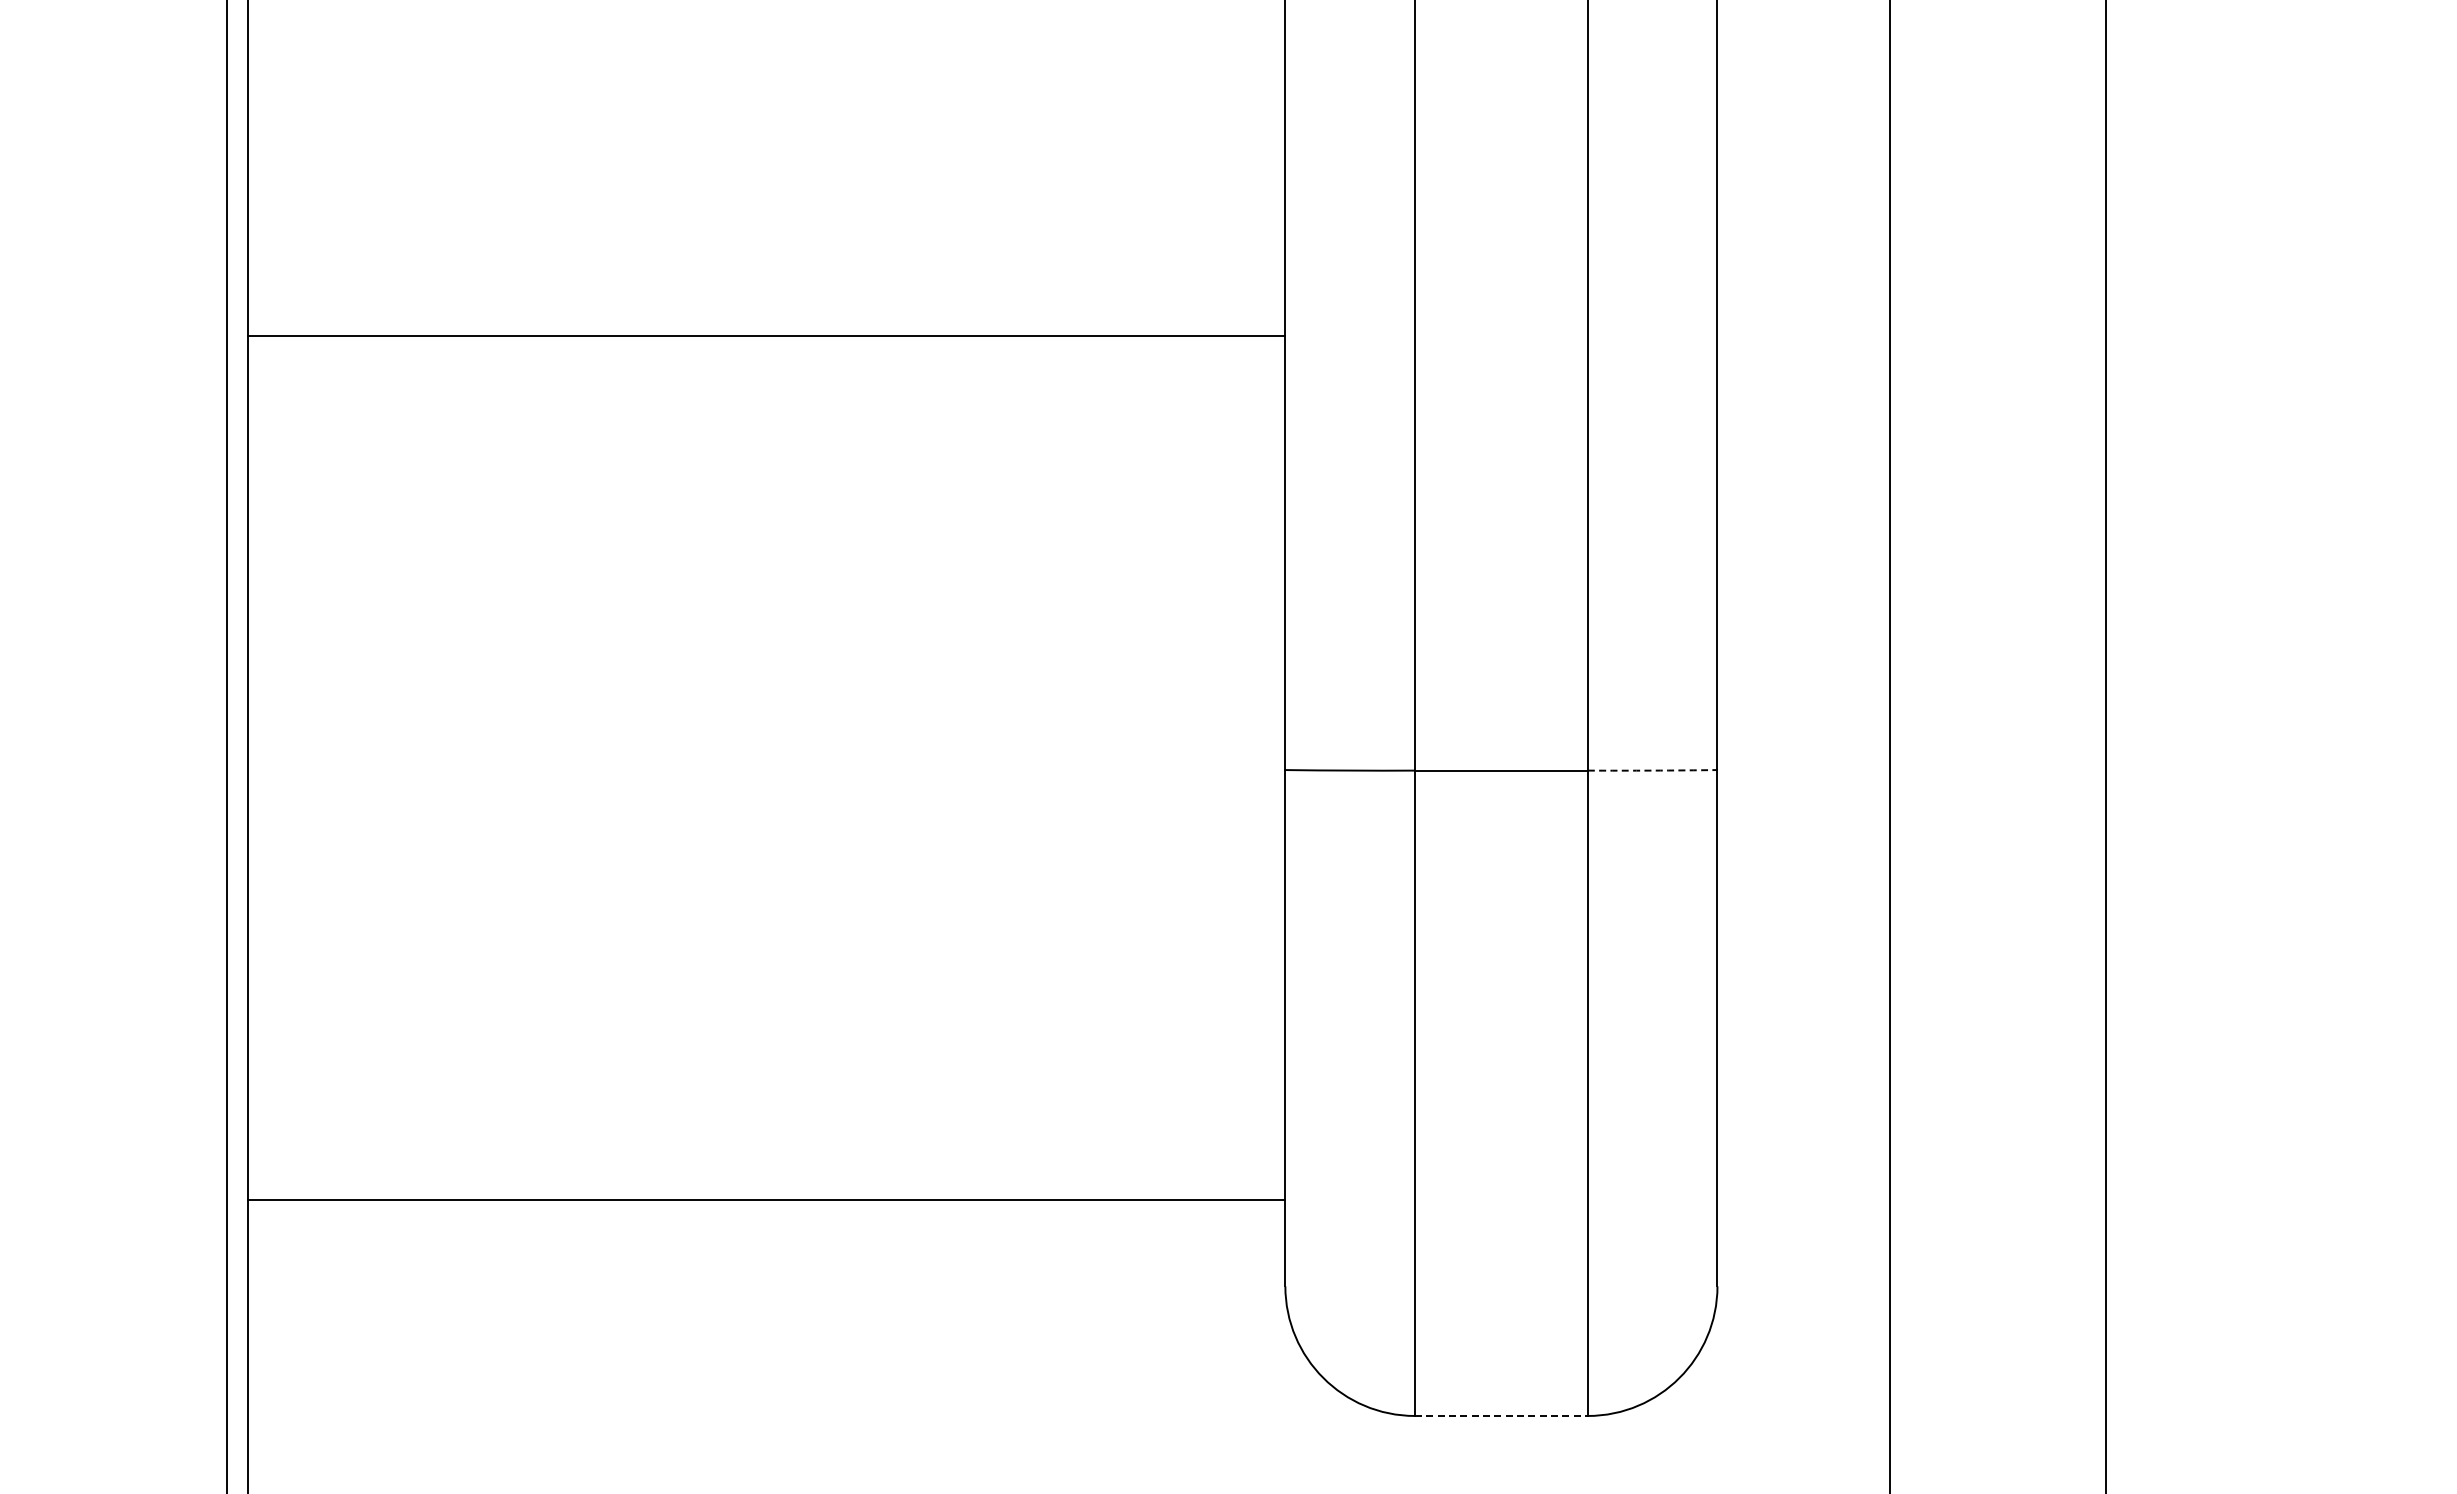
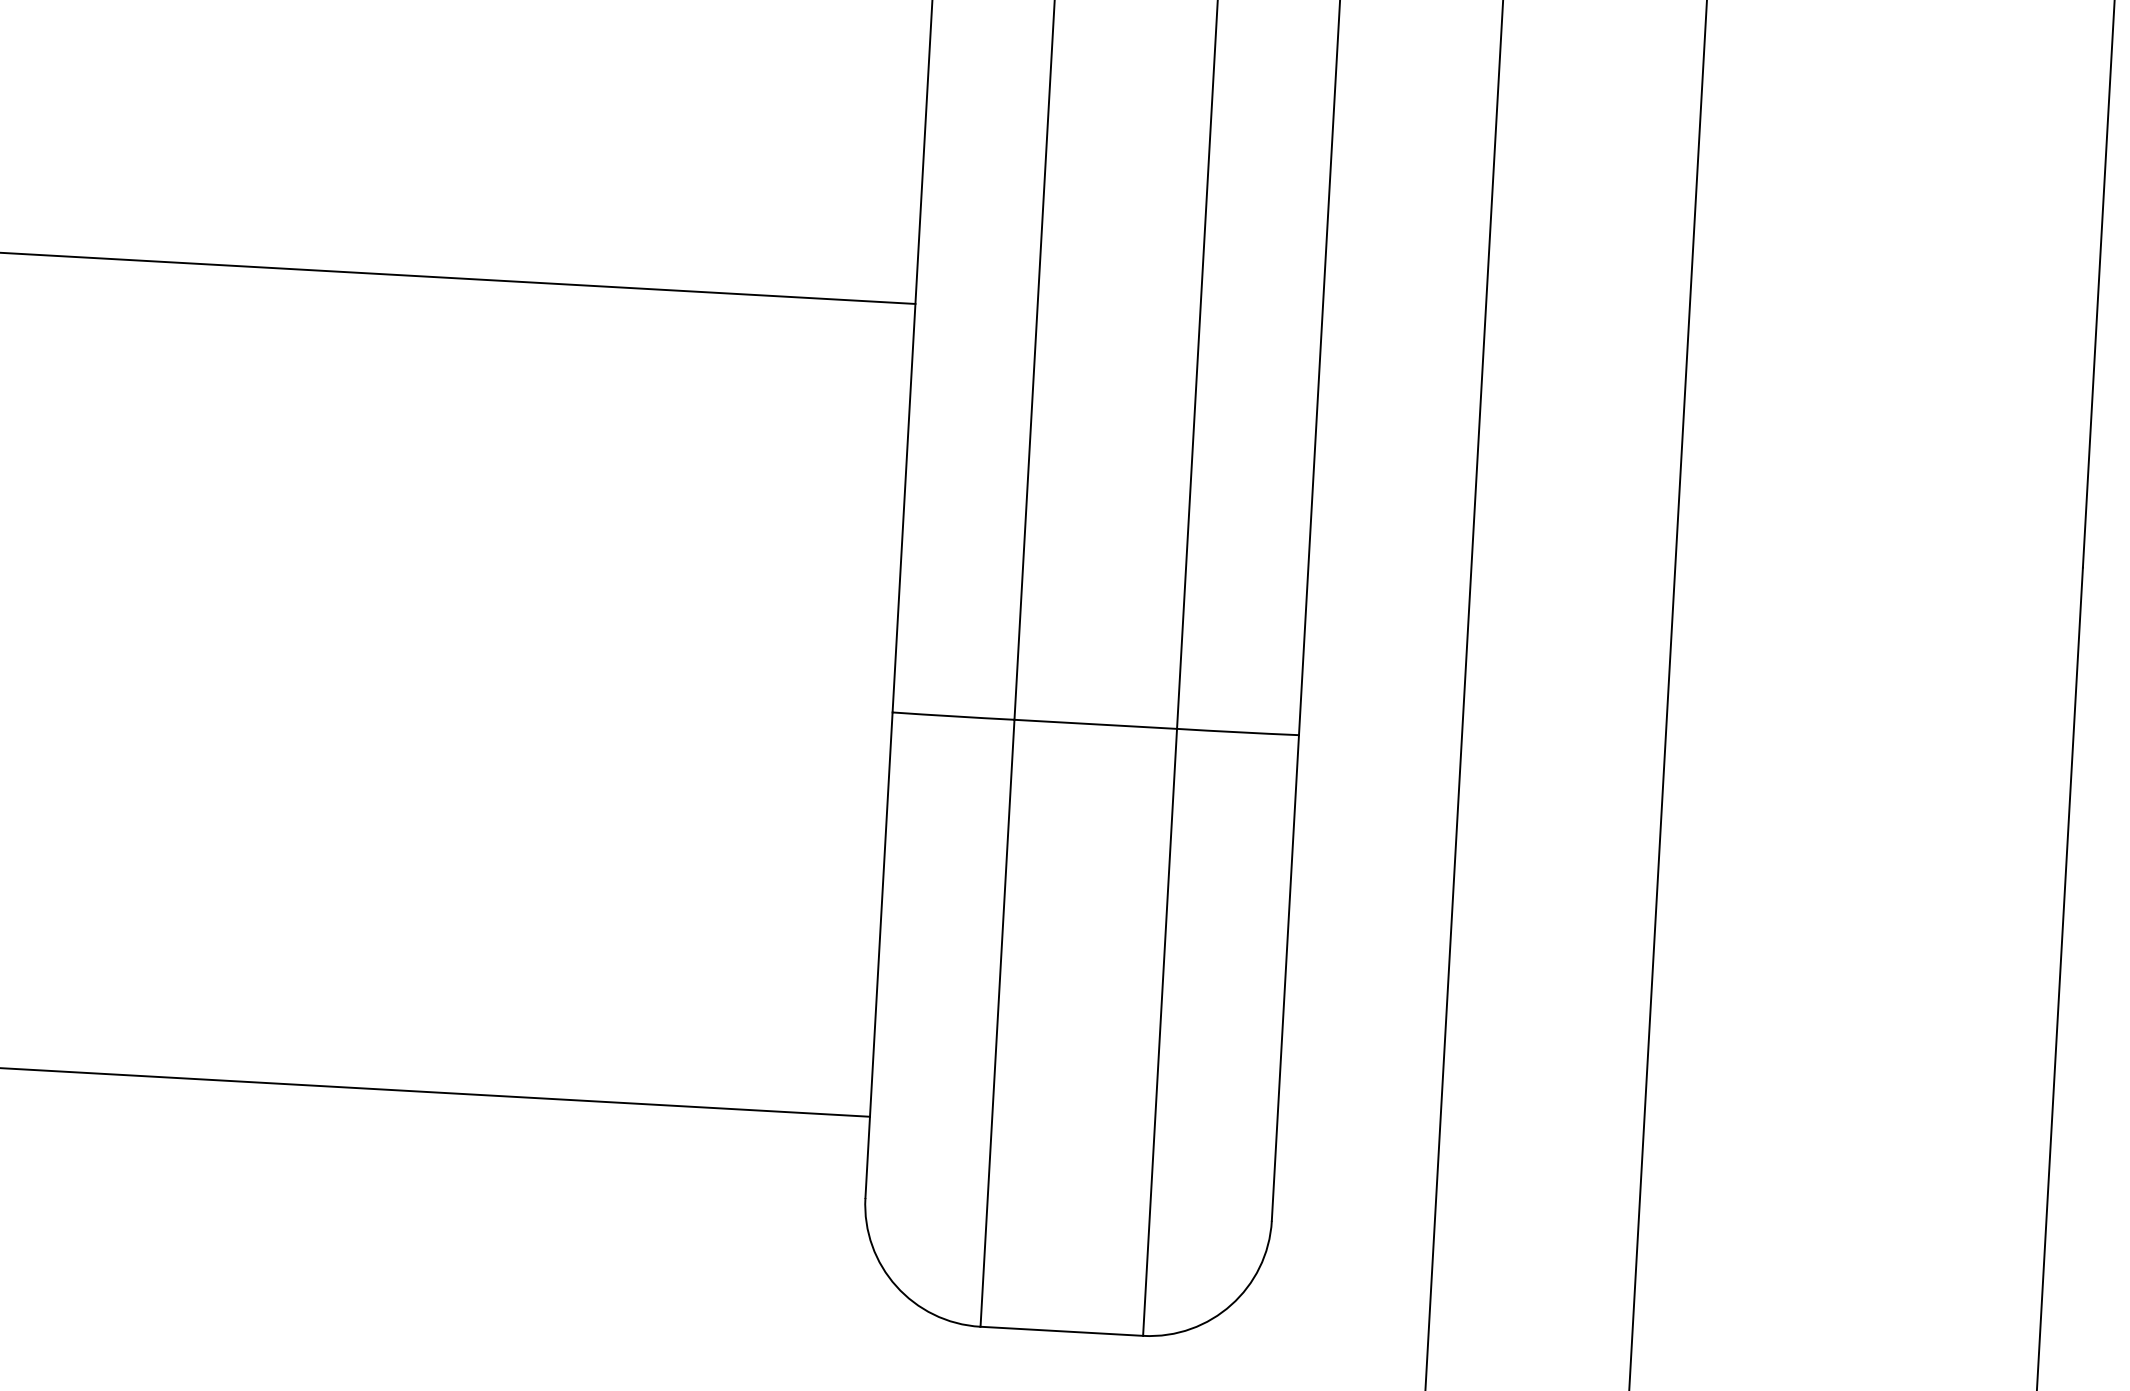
arc: (1652, 770) -> (1237, 732), dashed -> solid
line: (1501, 1415) -> (1061, 1330), dashed -> solid

